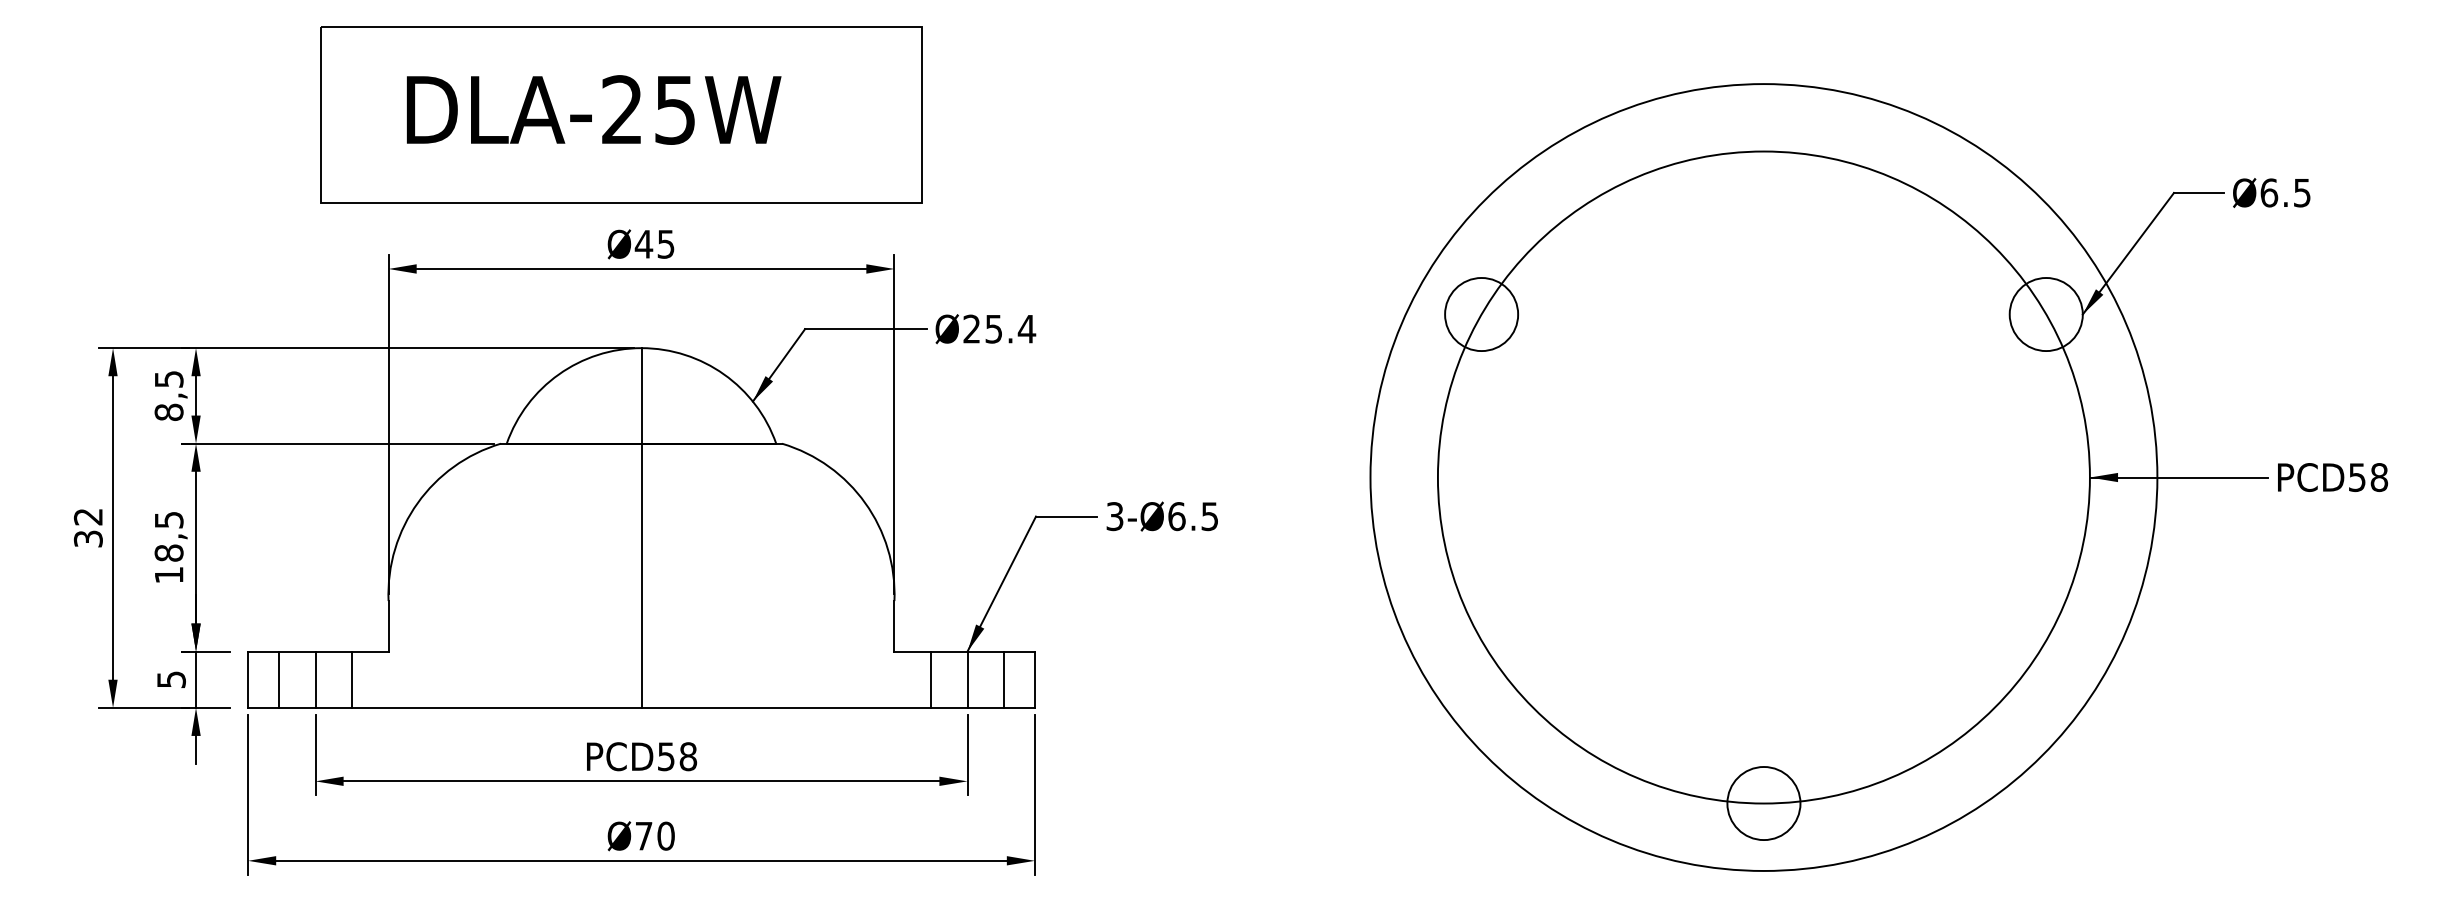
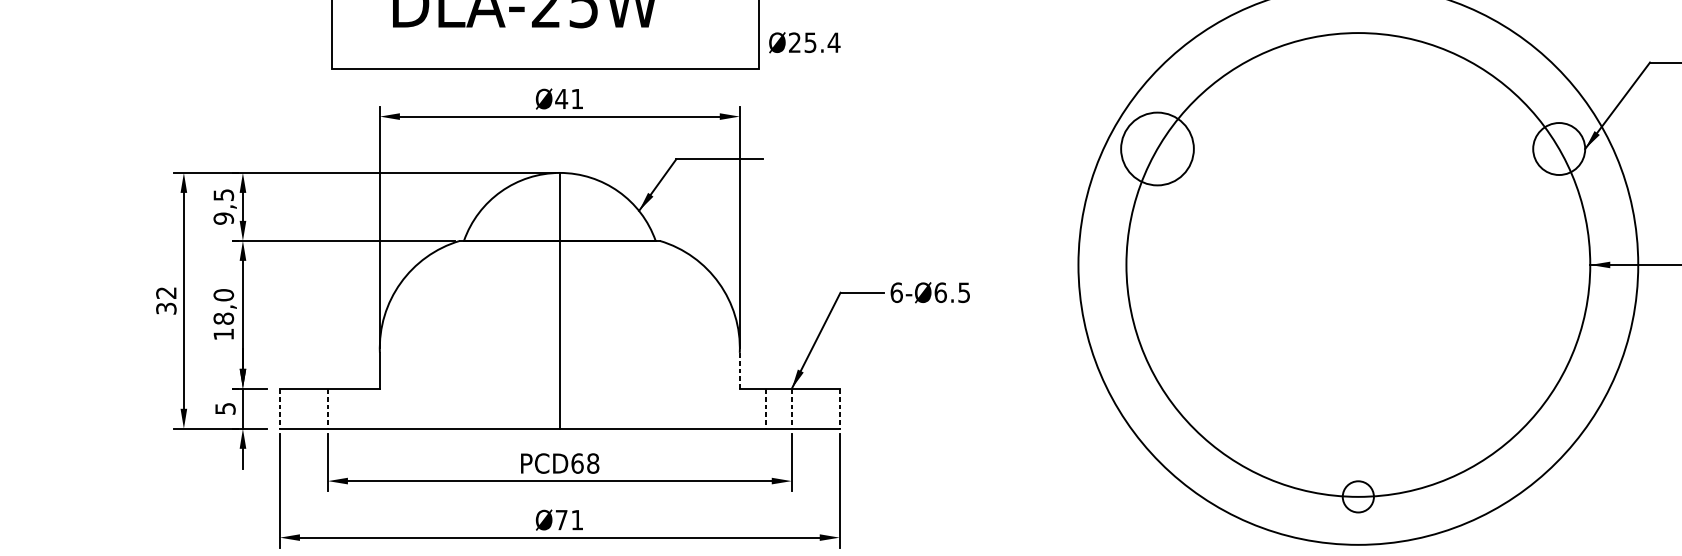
text: (665, 244) -> (576, 99), Ø45 -> Ø41
circle: (1481, 314) -> (1157, 148), size x1.4
text: (985, 329) -> (804, 42), moved
text: (168, 412) -> (223, 218), 8,5 -> 9,5
text: (1114, 516) -> (896, 292), 3-Ø6.5 -> 6-Ø6.5
text: (168, 519) -> (223, 294), 18,5 -> 18,0
line: (894, 626) -> (739, 370), solid -> dashed
line: (278, 679) -> (301, 408), removed
line: (352, 679) -> (354, 408), removed
line: (1004, 679) -> (818, 408), removed
line: (248, 680) -> (280, 409), solid -> dashed
line: (315, 680) -> (327, 409), solid -> dashed
line: (930, 680) -> (765, 409), solid -> dashed
line: (967, 680) -> (791, 409), solid -> dashed
line: (1034, 680) -> (839, 409), solid -> dashed
text: (666, 756) -> (577, 463), PCD58 -> PCD68
circle: (1763, 803) -> (1358, 496), size x0.6
text: (665, 835) -> (576, 519), Ø70 -> Ø71

